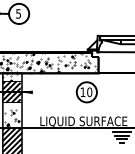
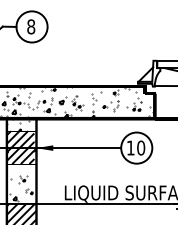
text: (18, 13) -> (31, 26), 5 -> 8
line: (54, 92) -> (86, 148), added

